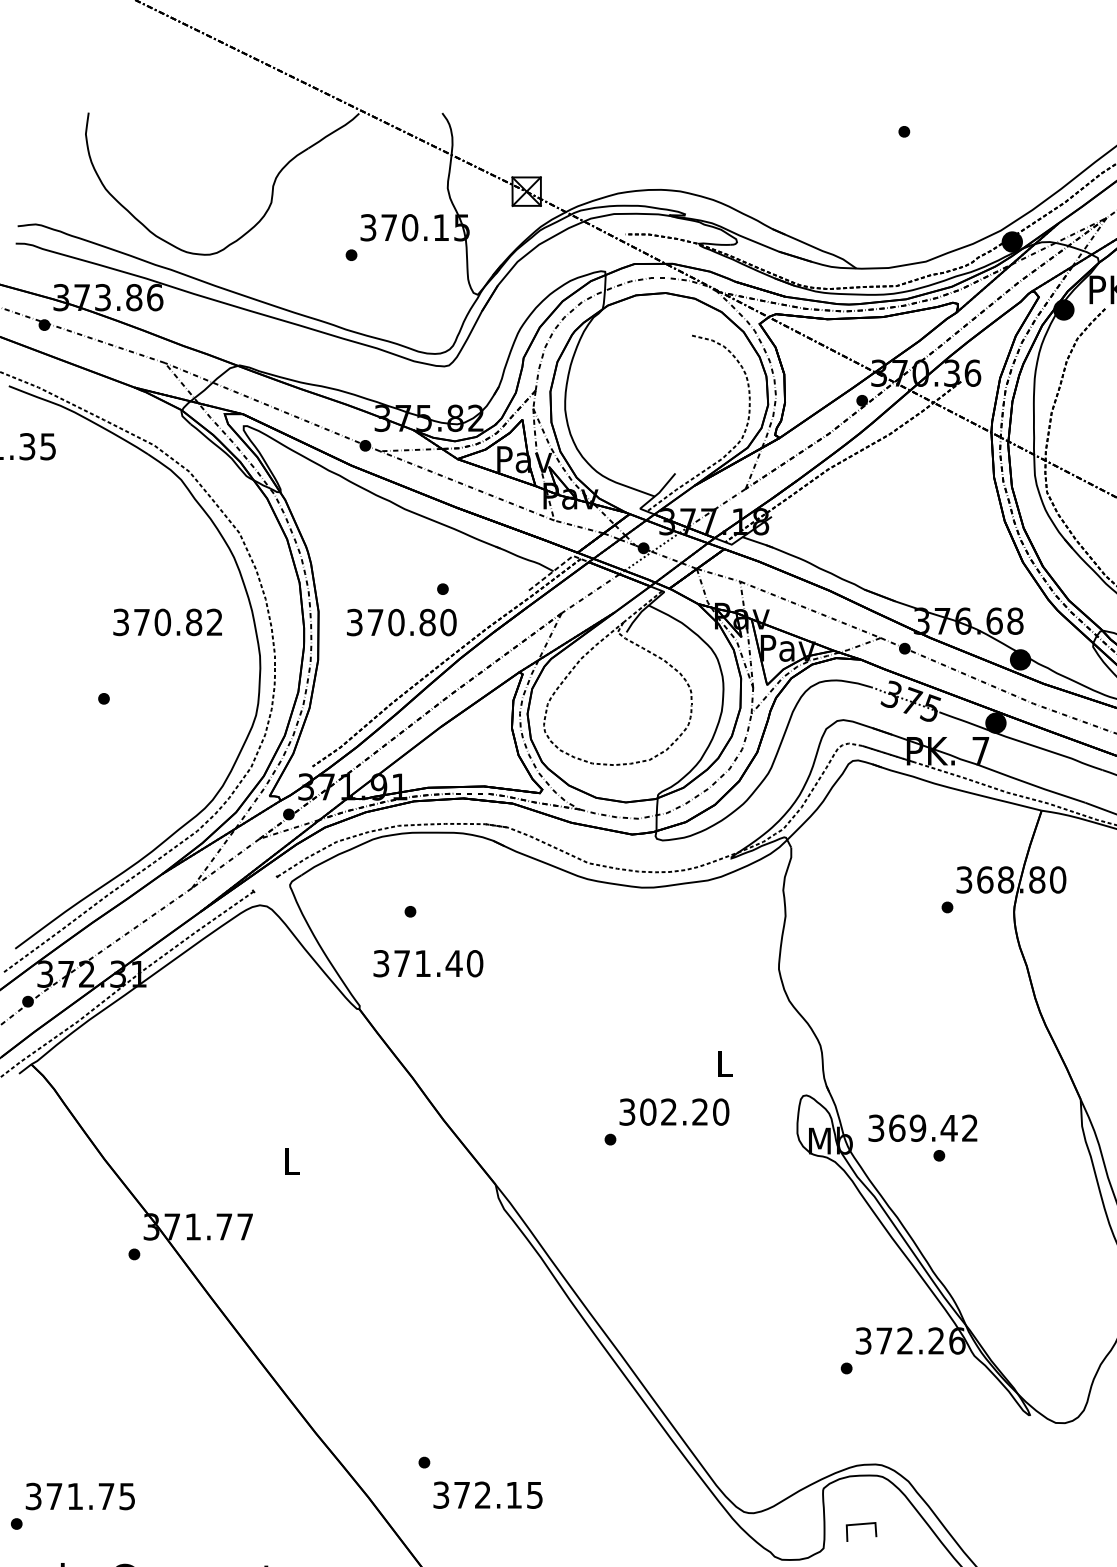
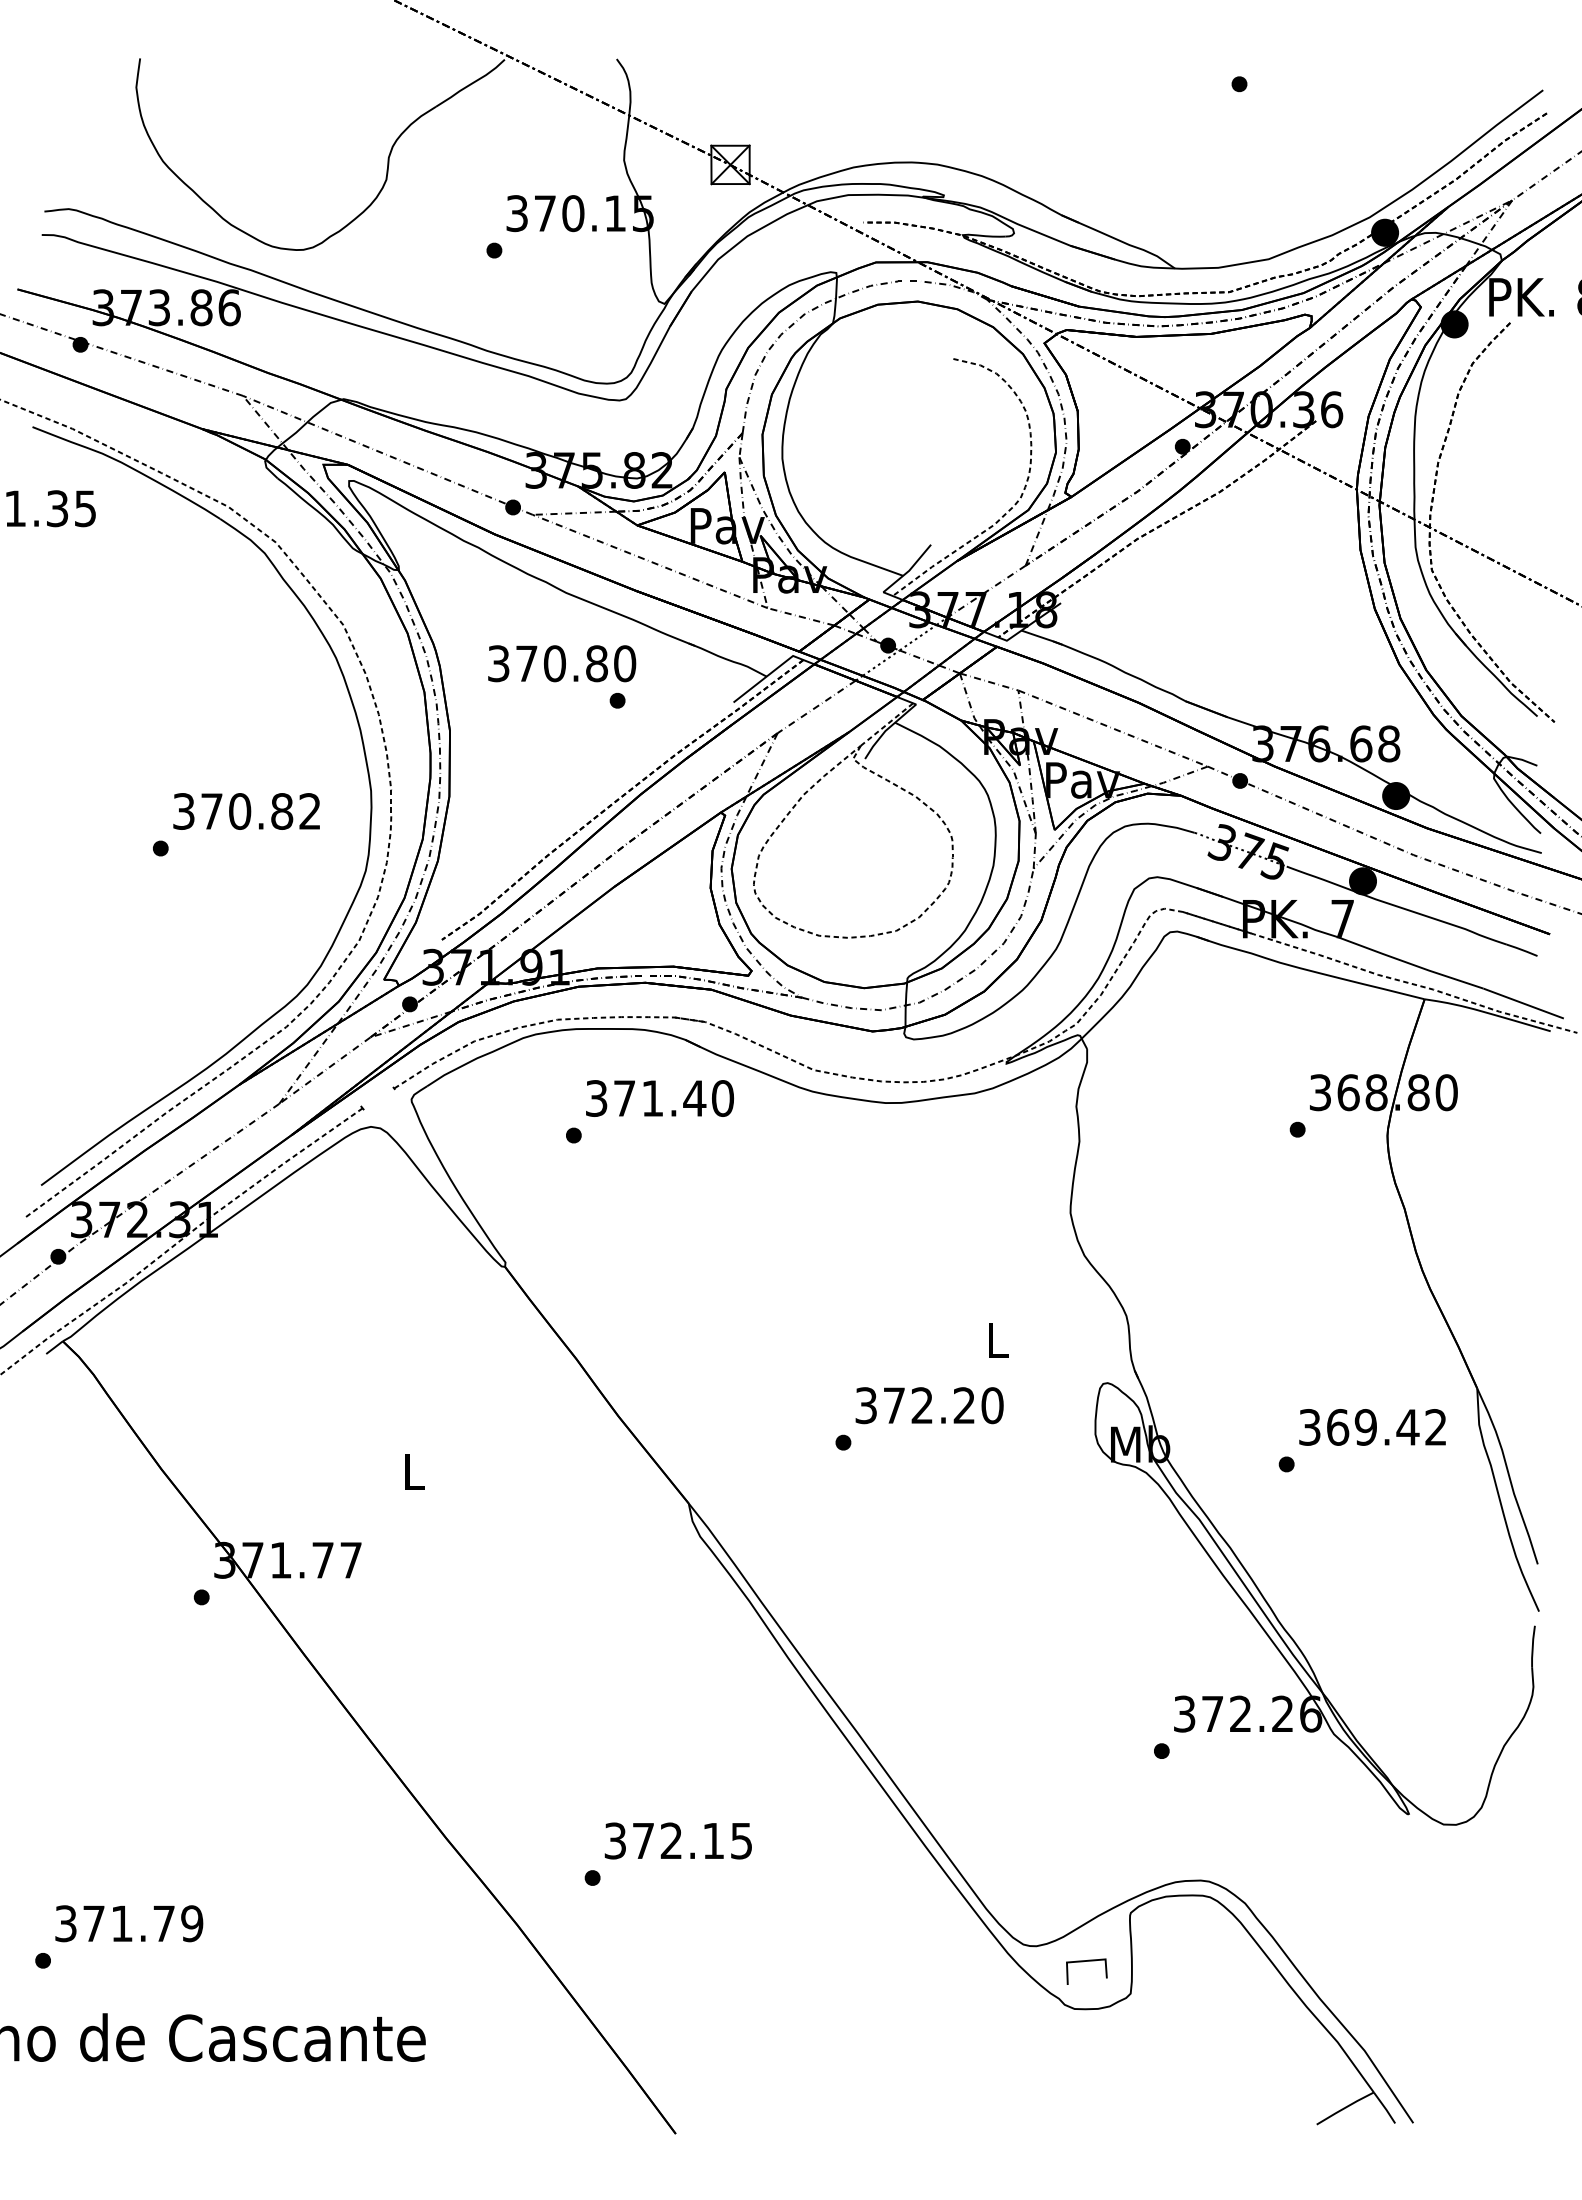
line: (557, 567) -> (772, 671), dashed -> solid
text: (167, 622) -> (246, 811), moved
text: (402, 622) -> (562, 663), moved
text: (428, 963) -> (659, 1098), moved
text: (648, 1112) -> (894, 1405), 302.20 -> 372.20
text: (922, 1128) -> (1372, 1427), moved
text: (487, 1494) -> (677, 1840), moved
text: (127, 1496) -> (192, 1923), 371.75 -> 371.79
line: (859, 1525) -> (1083, 1962), moved

